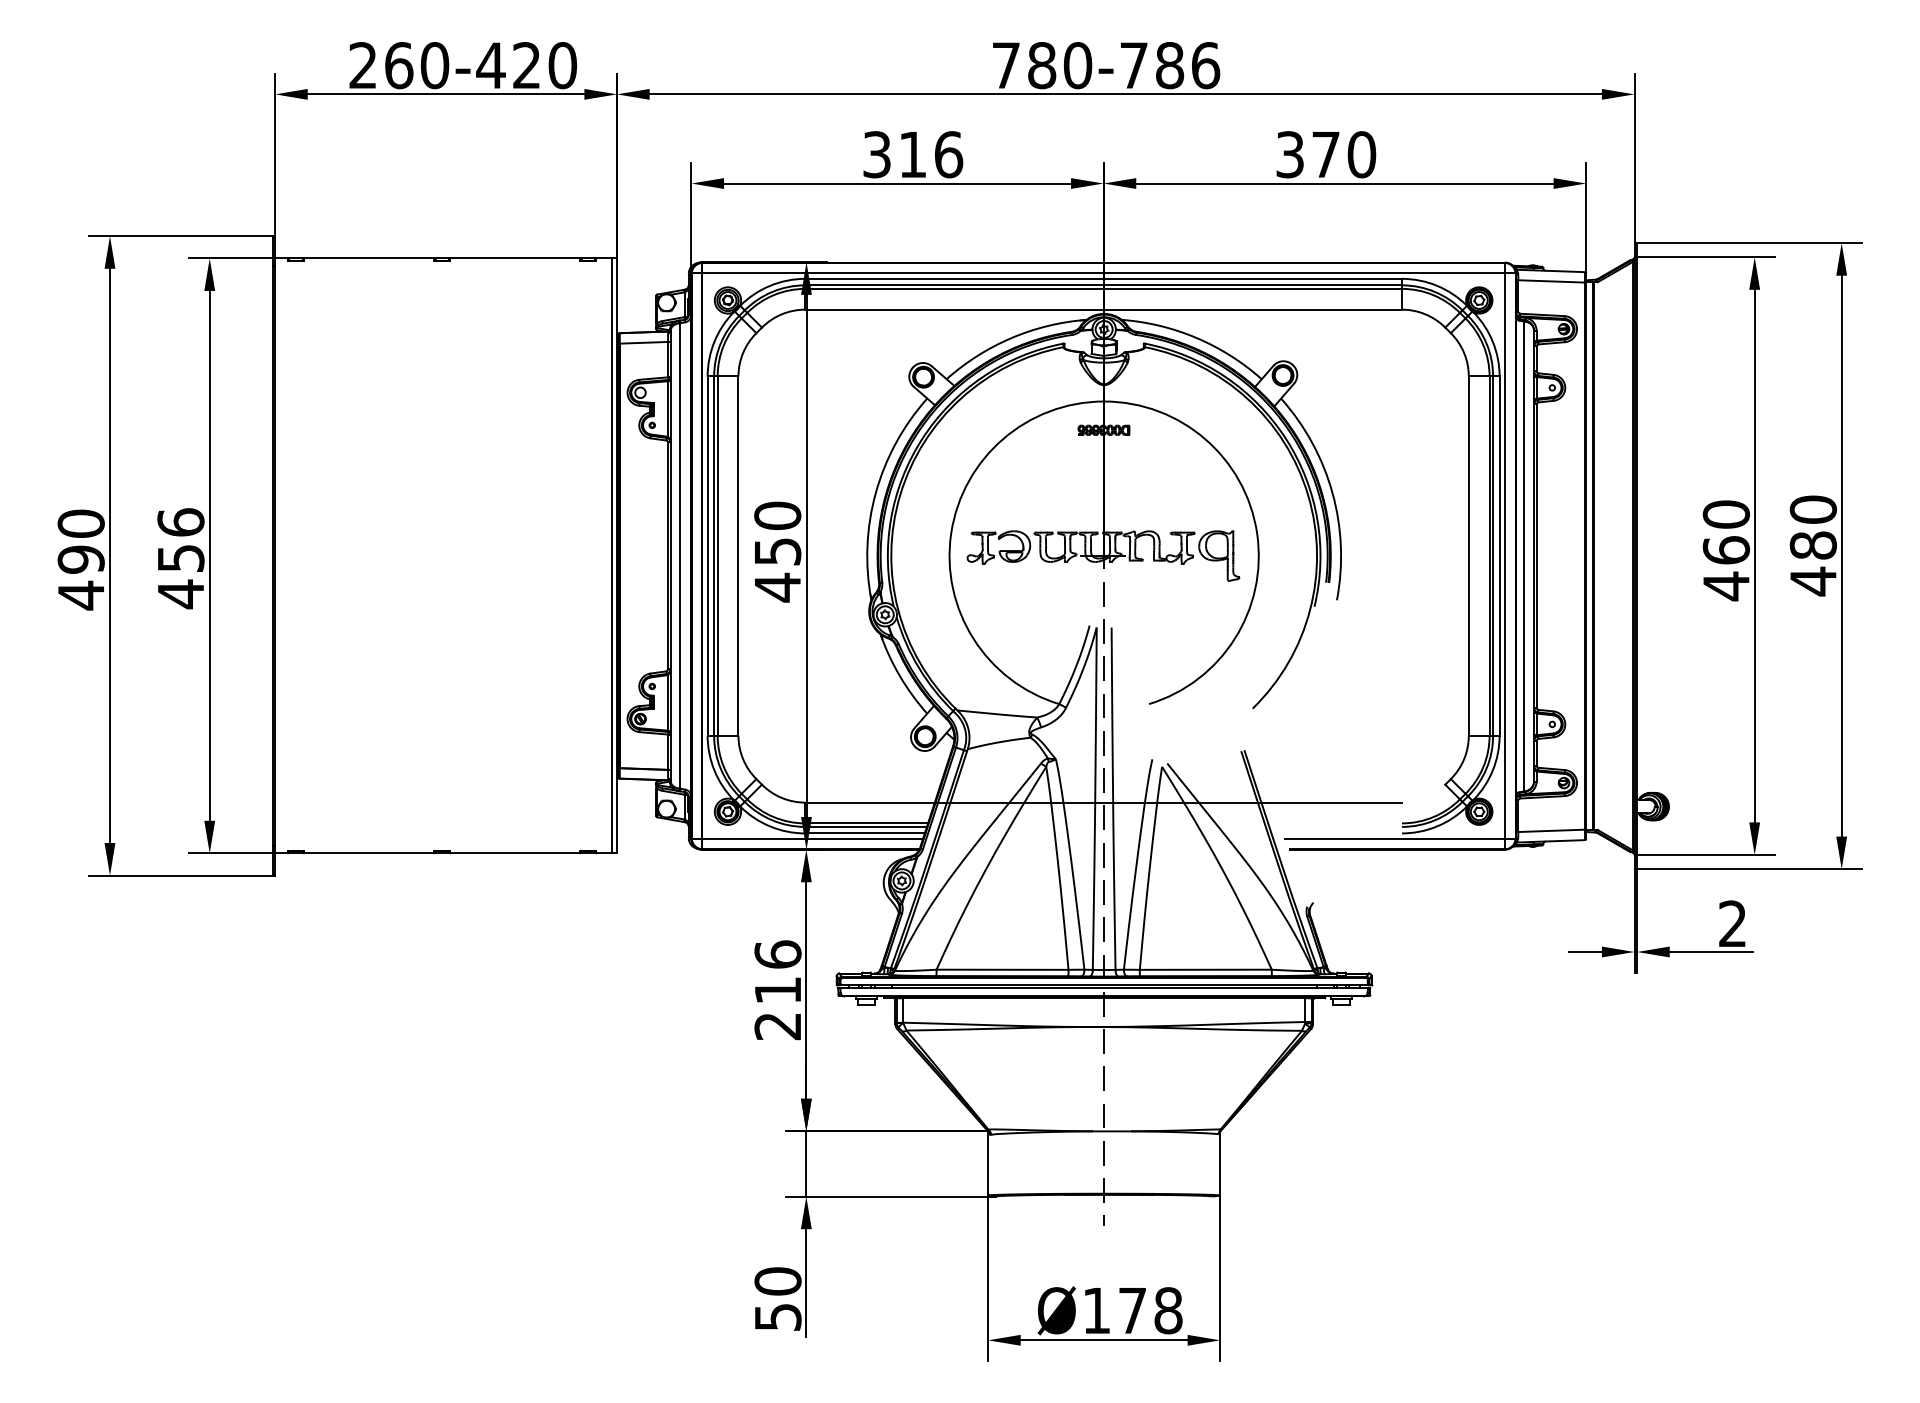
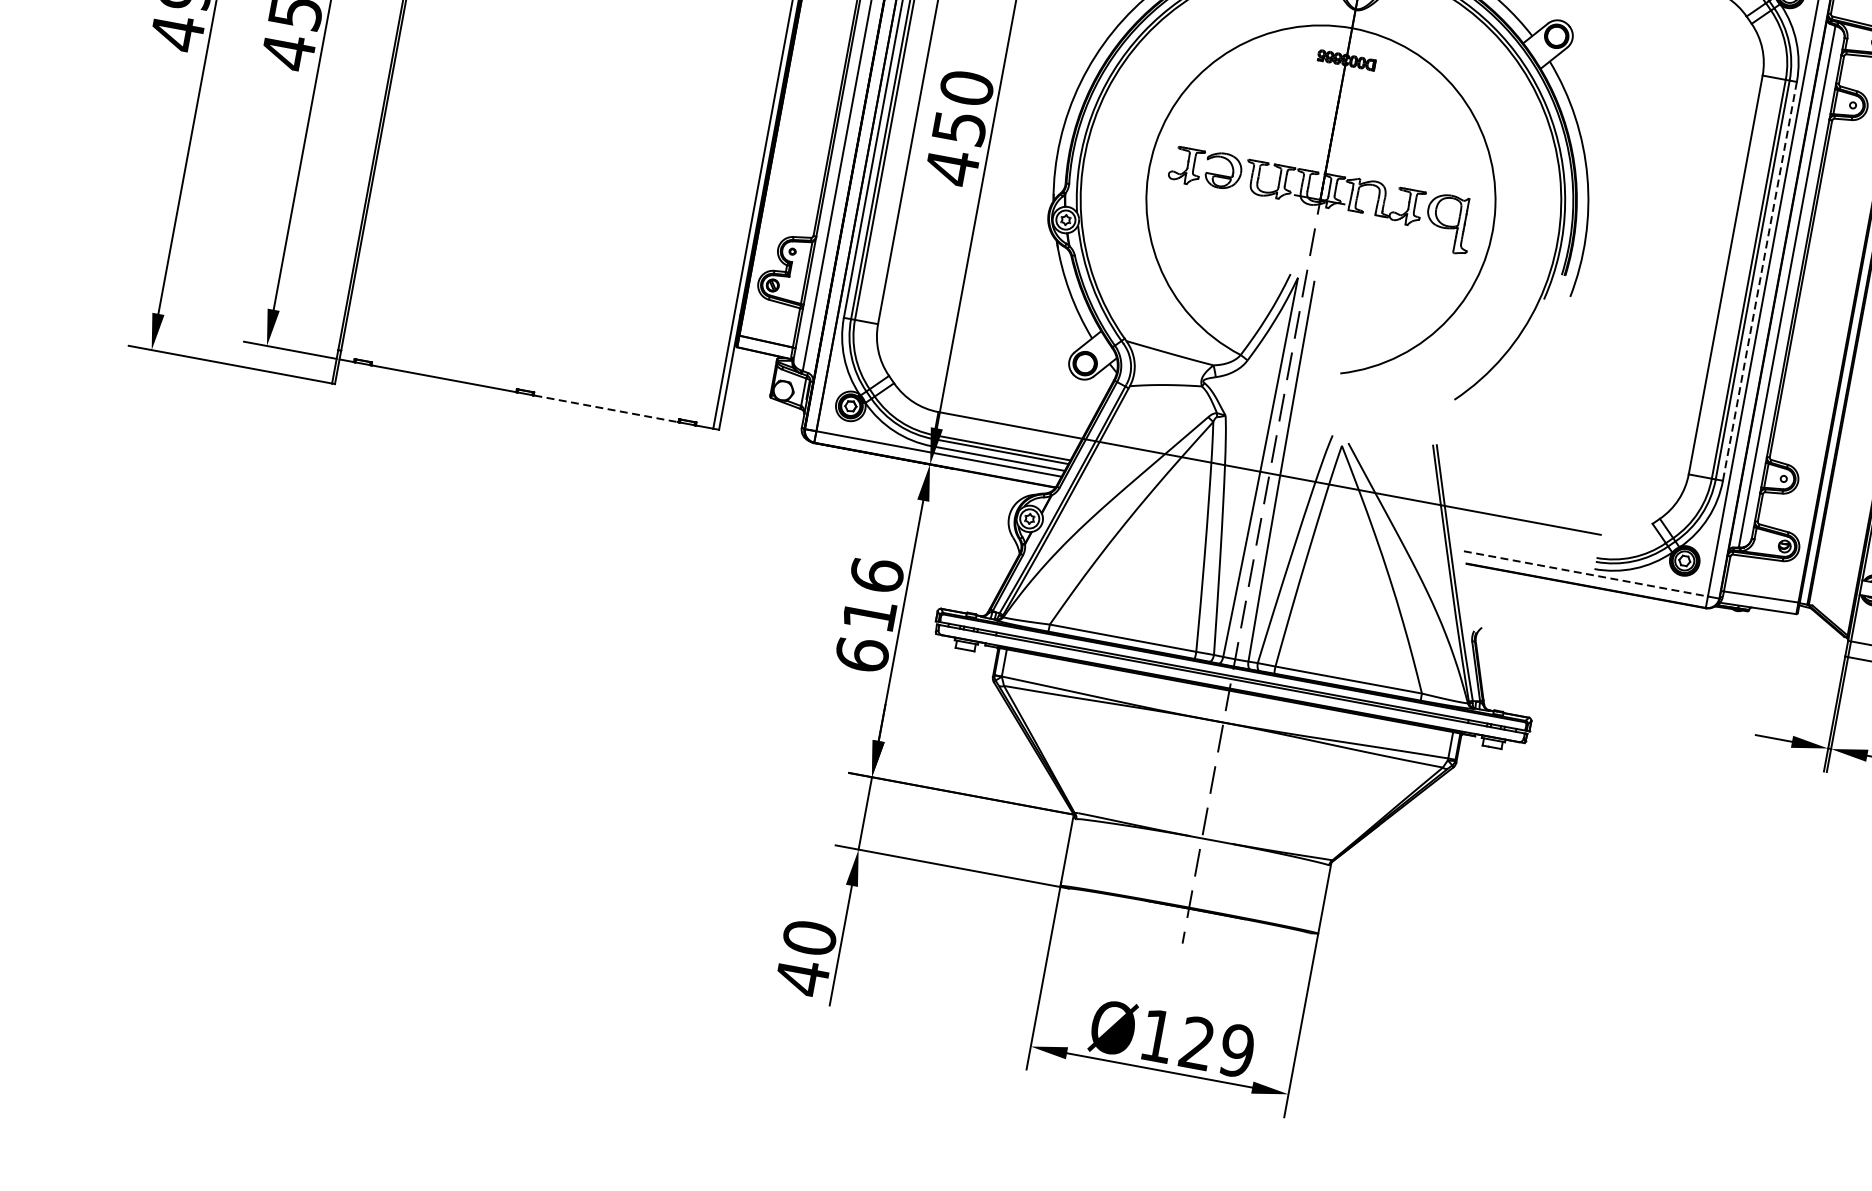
line: (1499, 556) -> (1759, 281), solid -> dashed
line: (1395, 839) -> (1586, 574), solid -> dashed
line: (515, 853) -> (606, 408), solid -> dashed
text: (777, 1026) -> (861, 654), 216 -> 616
text: (1150, 1310) -> (1217, 1046), Ø178 -> Ø129
text: (778, 1317) -> (802, 978), 50 -> 40

